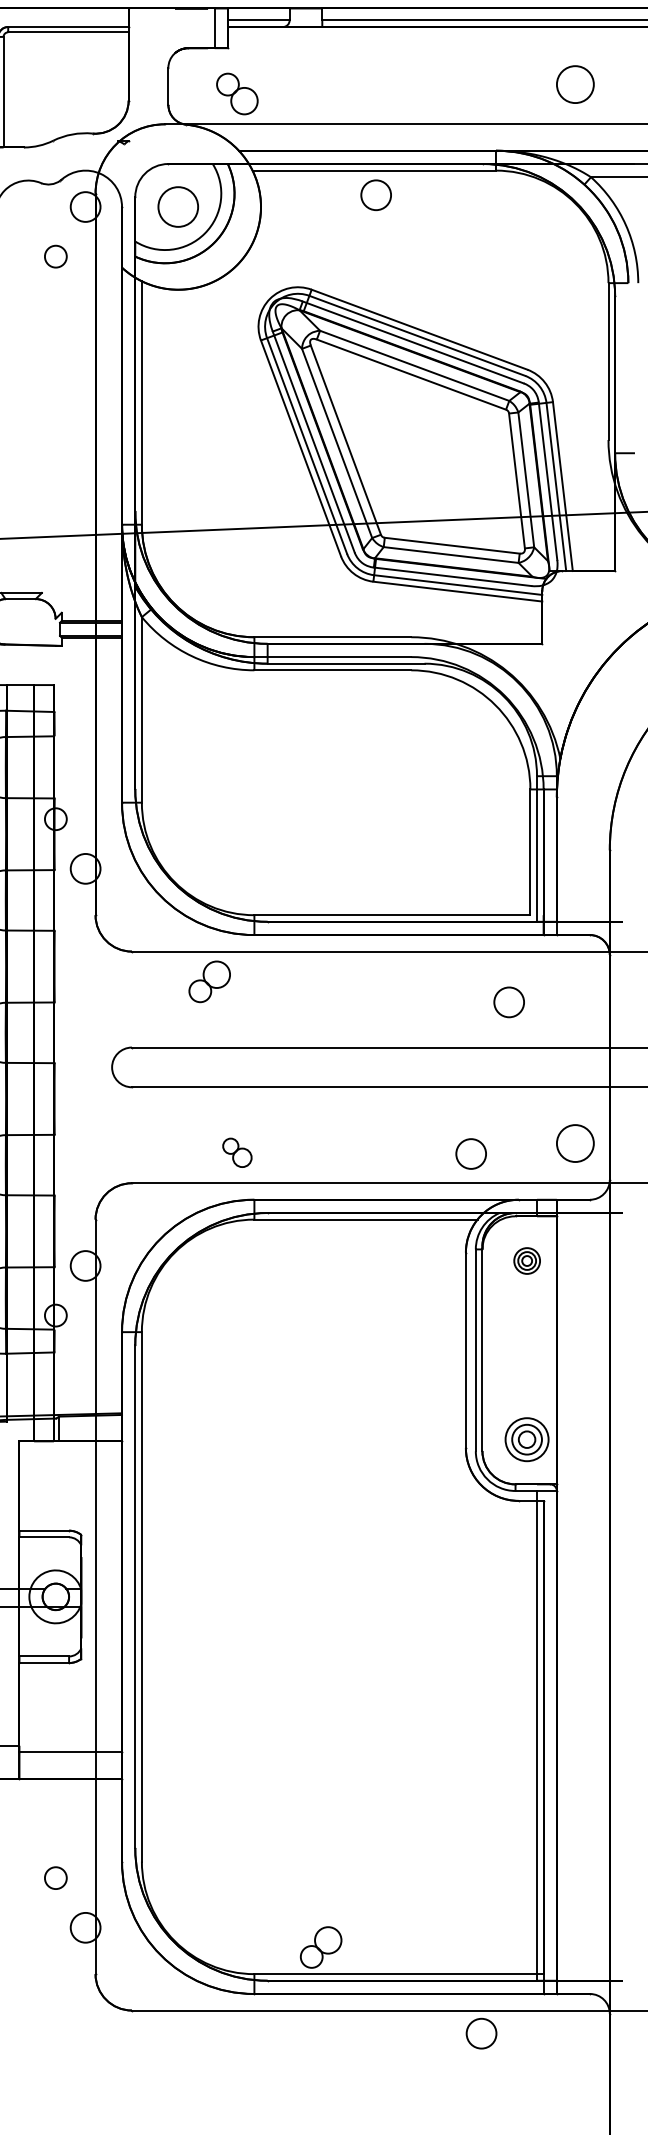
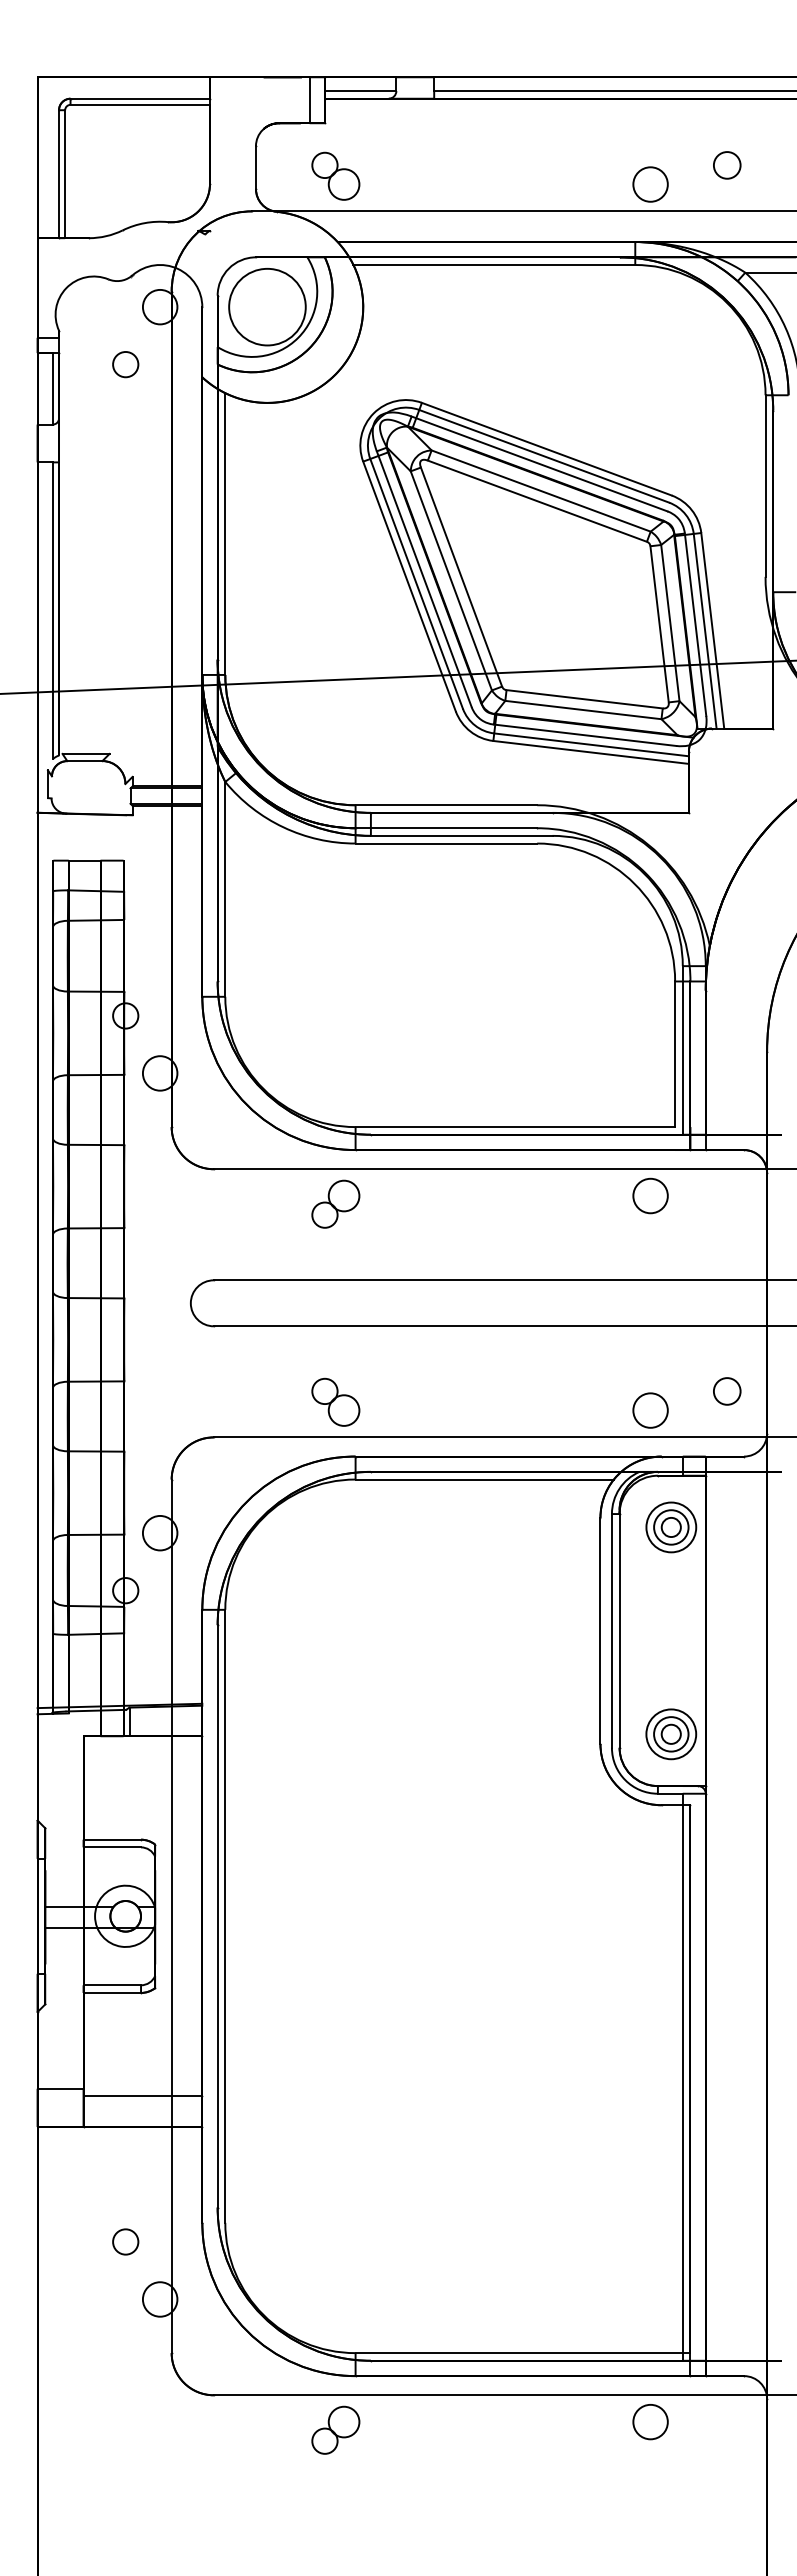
circle: (574, 84) -> (726, 165), size x0.62
circle: (376, 195) -> (650, 184), moved
circle: (178, 206) -> (267, 306), size x1.67
part: (209, 981) -> (335, 1203), moved
circle: (509, 1001) -> (650, 1195), moved
circle: (574, 1143) -> (726, 1391), size x0.62
part: (237, 1152) -> (335, 1401), size x1.43
circle: (471, 1153) -> (650, 1410), moved
part: (527, 1261) -> (671, 1527), size x1.67
part: (320, 1946) -> (335, 2429), moved
circle: (481, 2034) -> (650, 2422), moved

